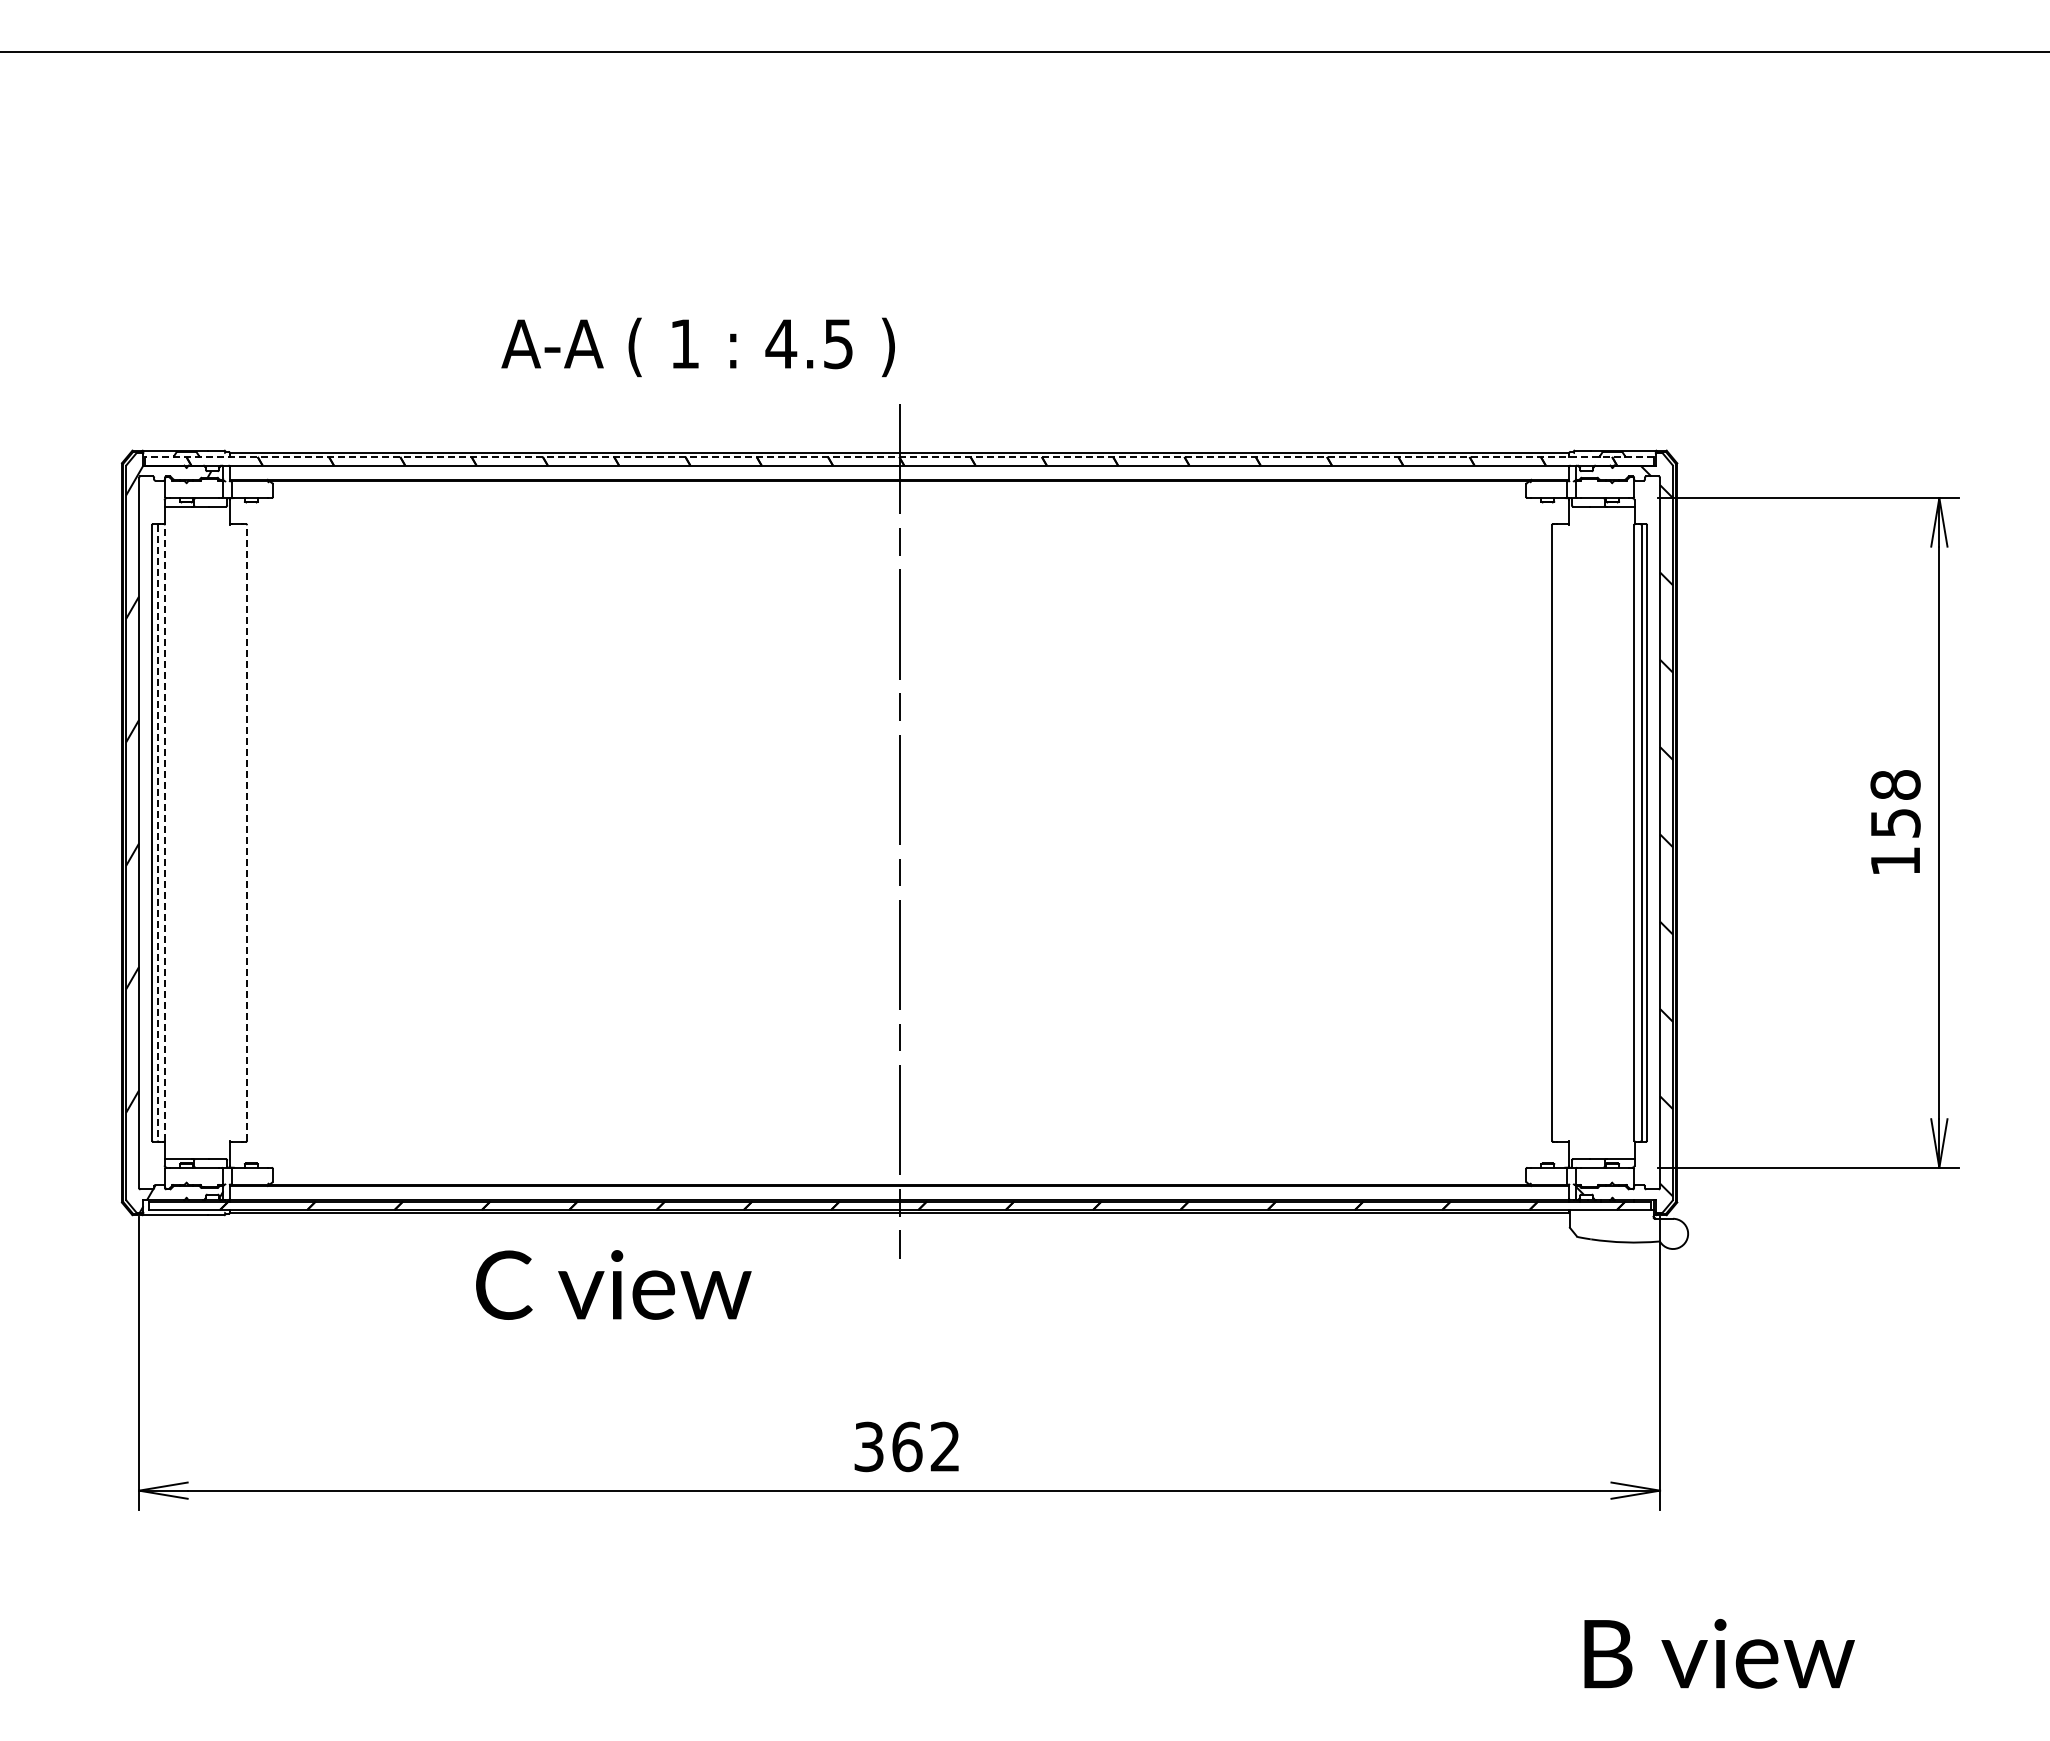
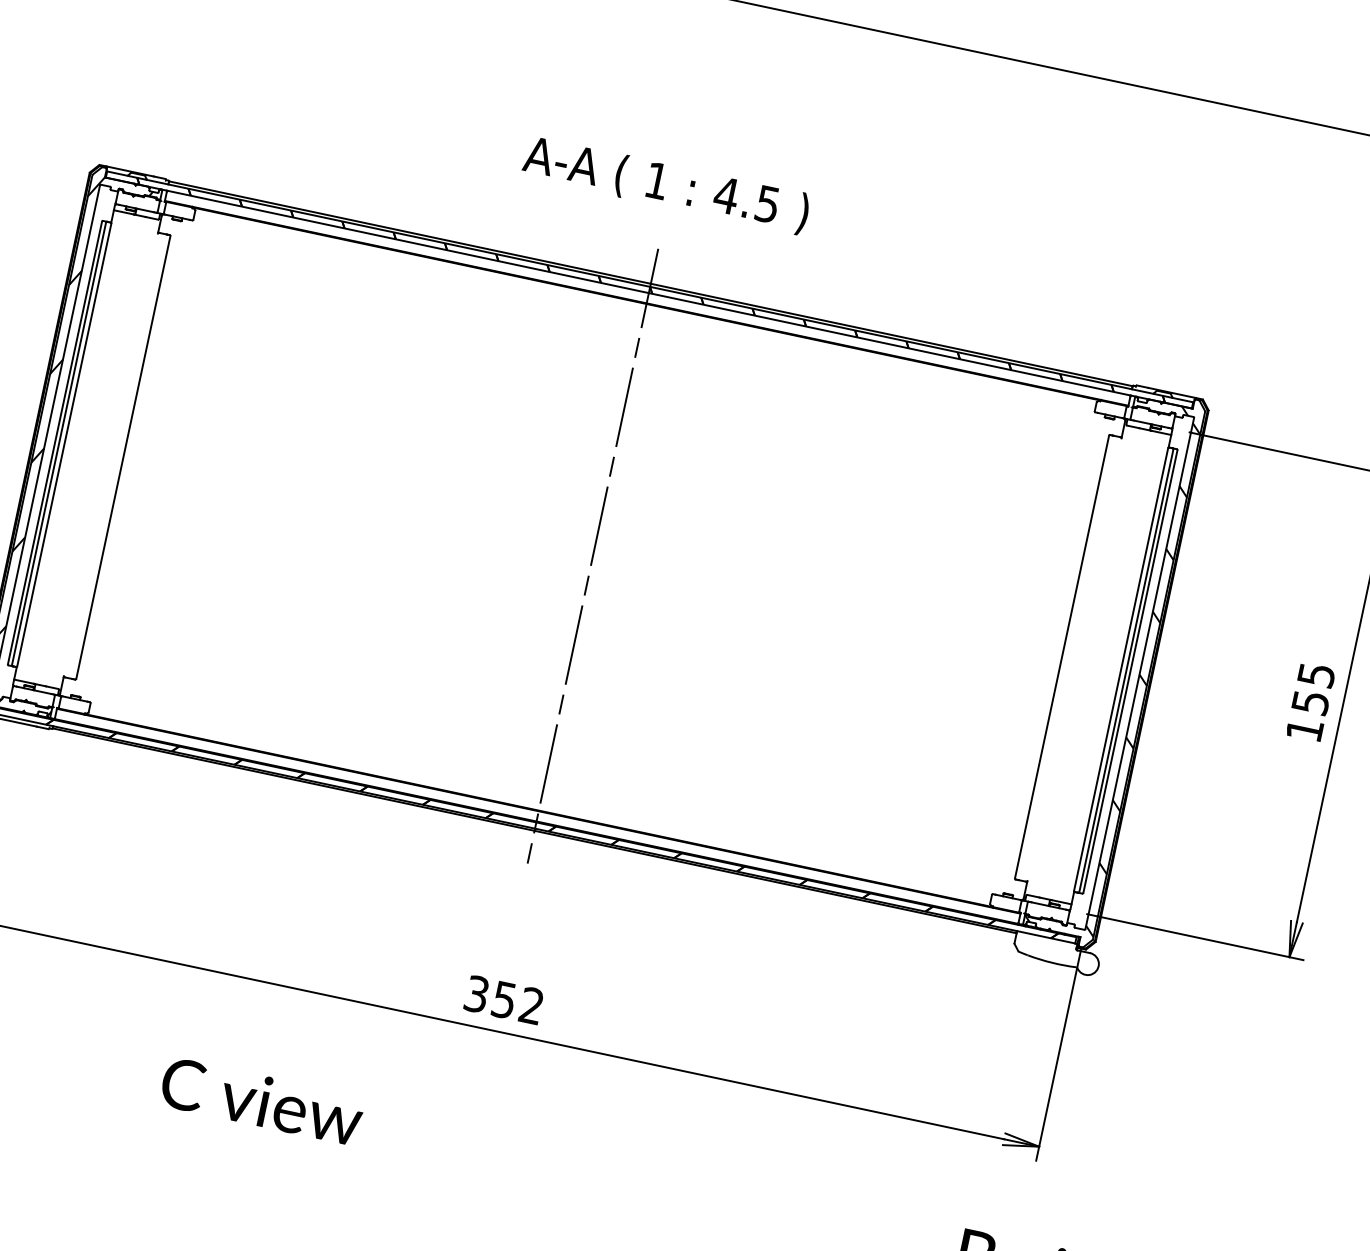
text: (697, 347) -> (665, 185), moved
line: (899, 457) -> (650, 287), dashed -> solid
text: (1895, 784) -> (1316, 674), 158 -> 155
line: (157, 832) -> (58, 443), dashed -> solid
line: (165, 832) -> (64, 444), dashed -> solid
line: (247, 832) -> (123, 457), dashed -> solid
text: (613, 1284) -> (262, 1100), moved
text: (907, 1446) -> (504, 999), 362 -> 352

